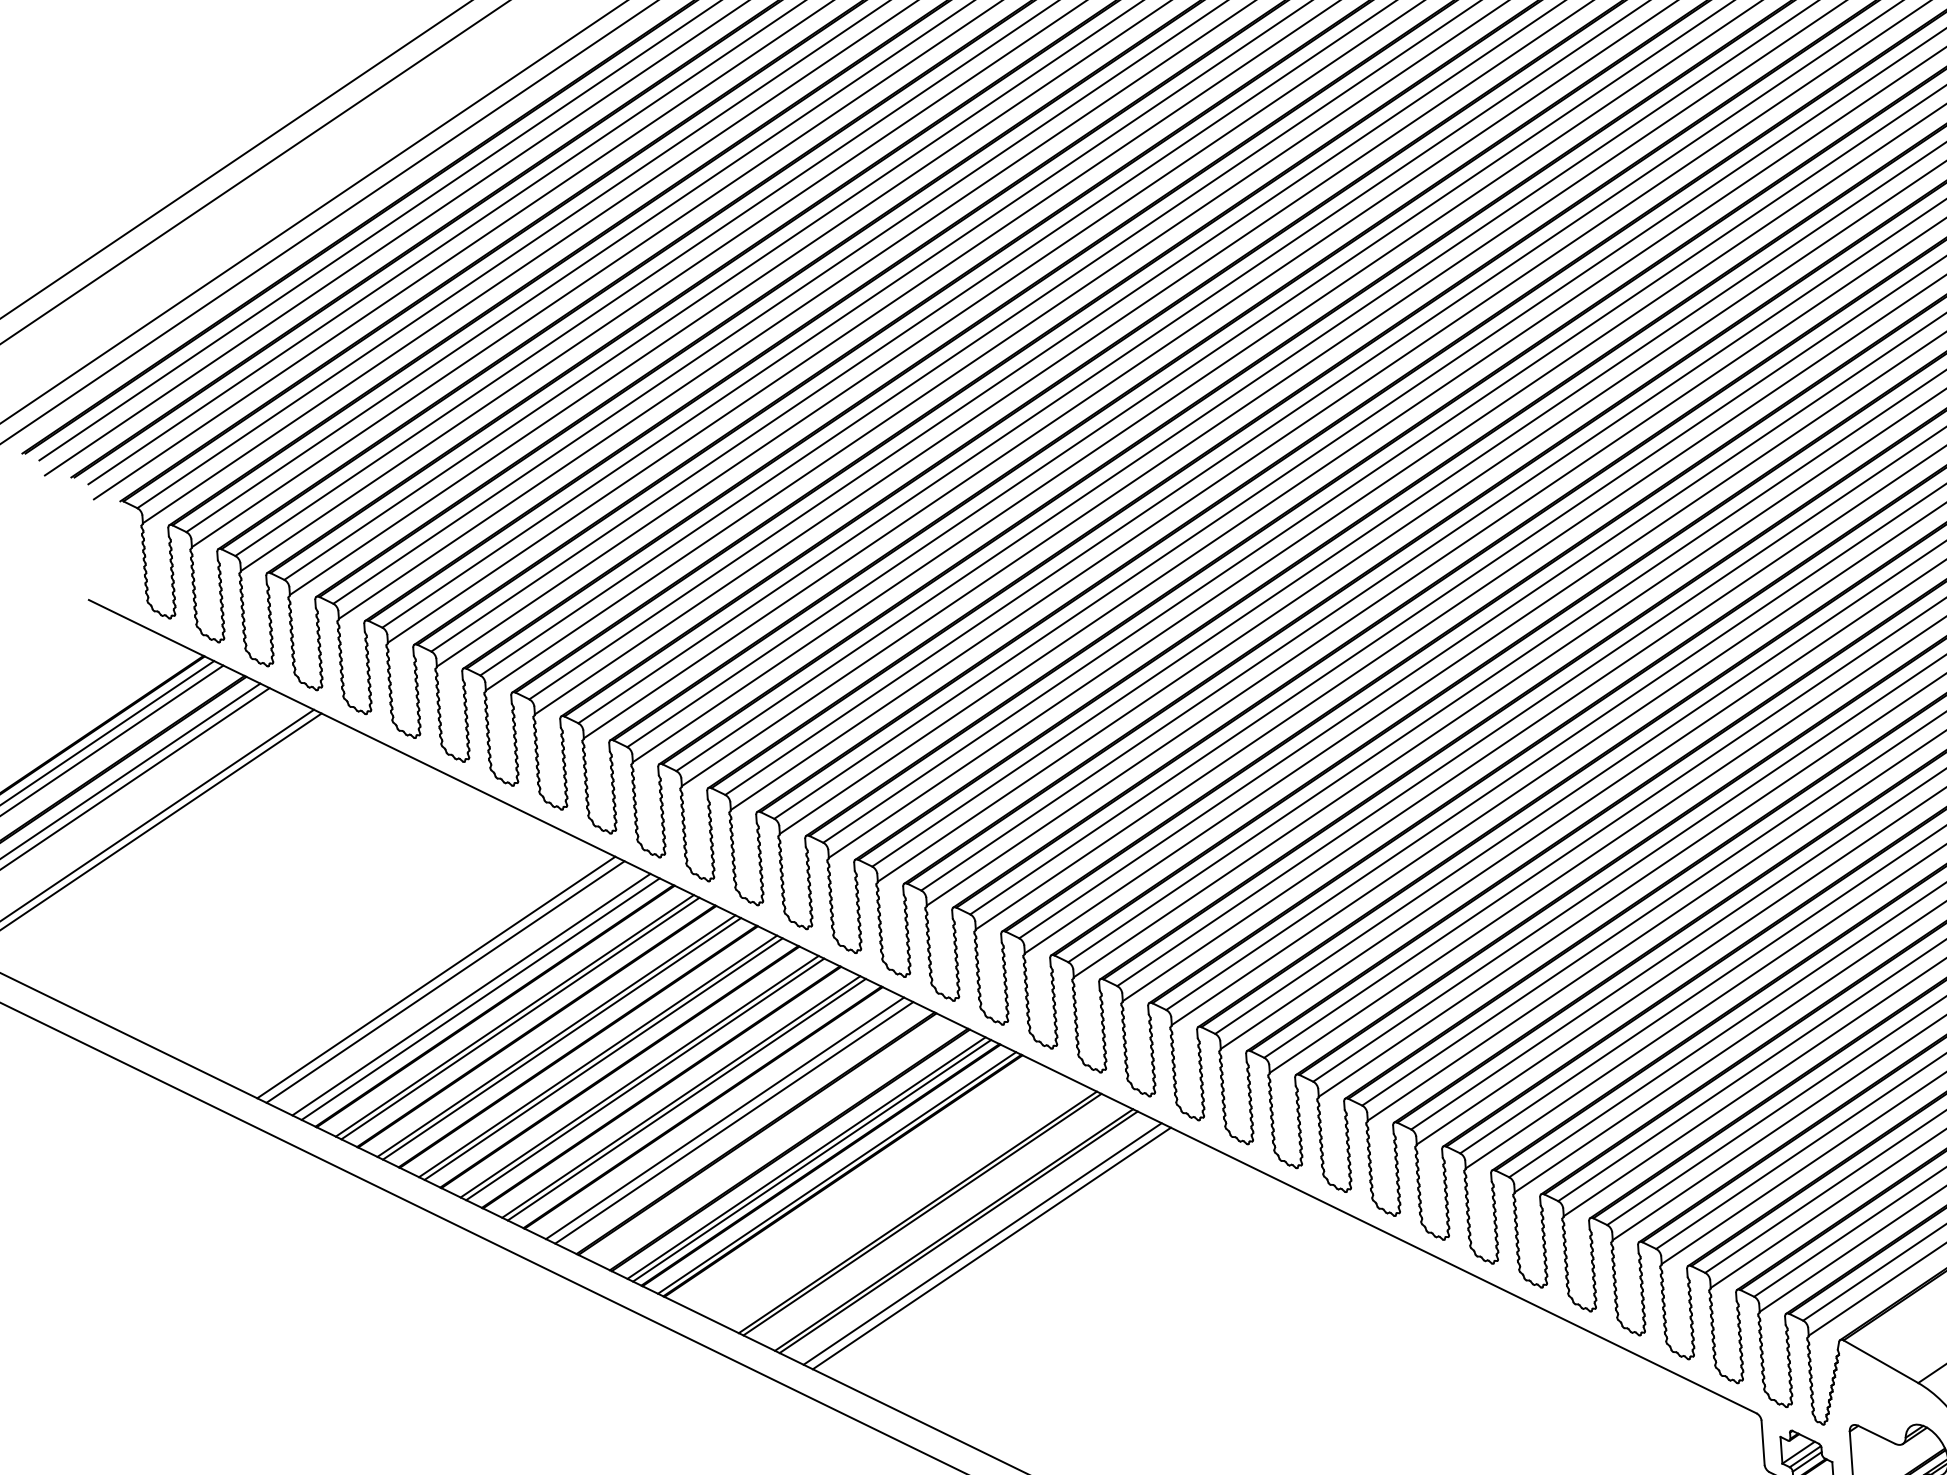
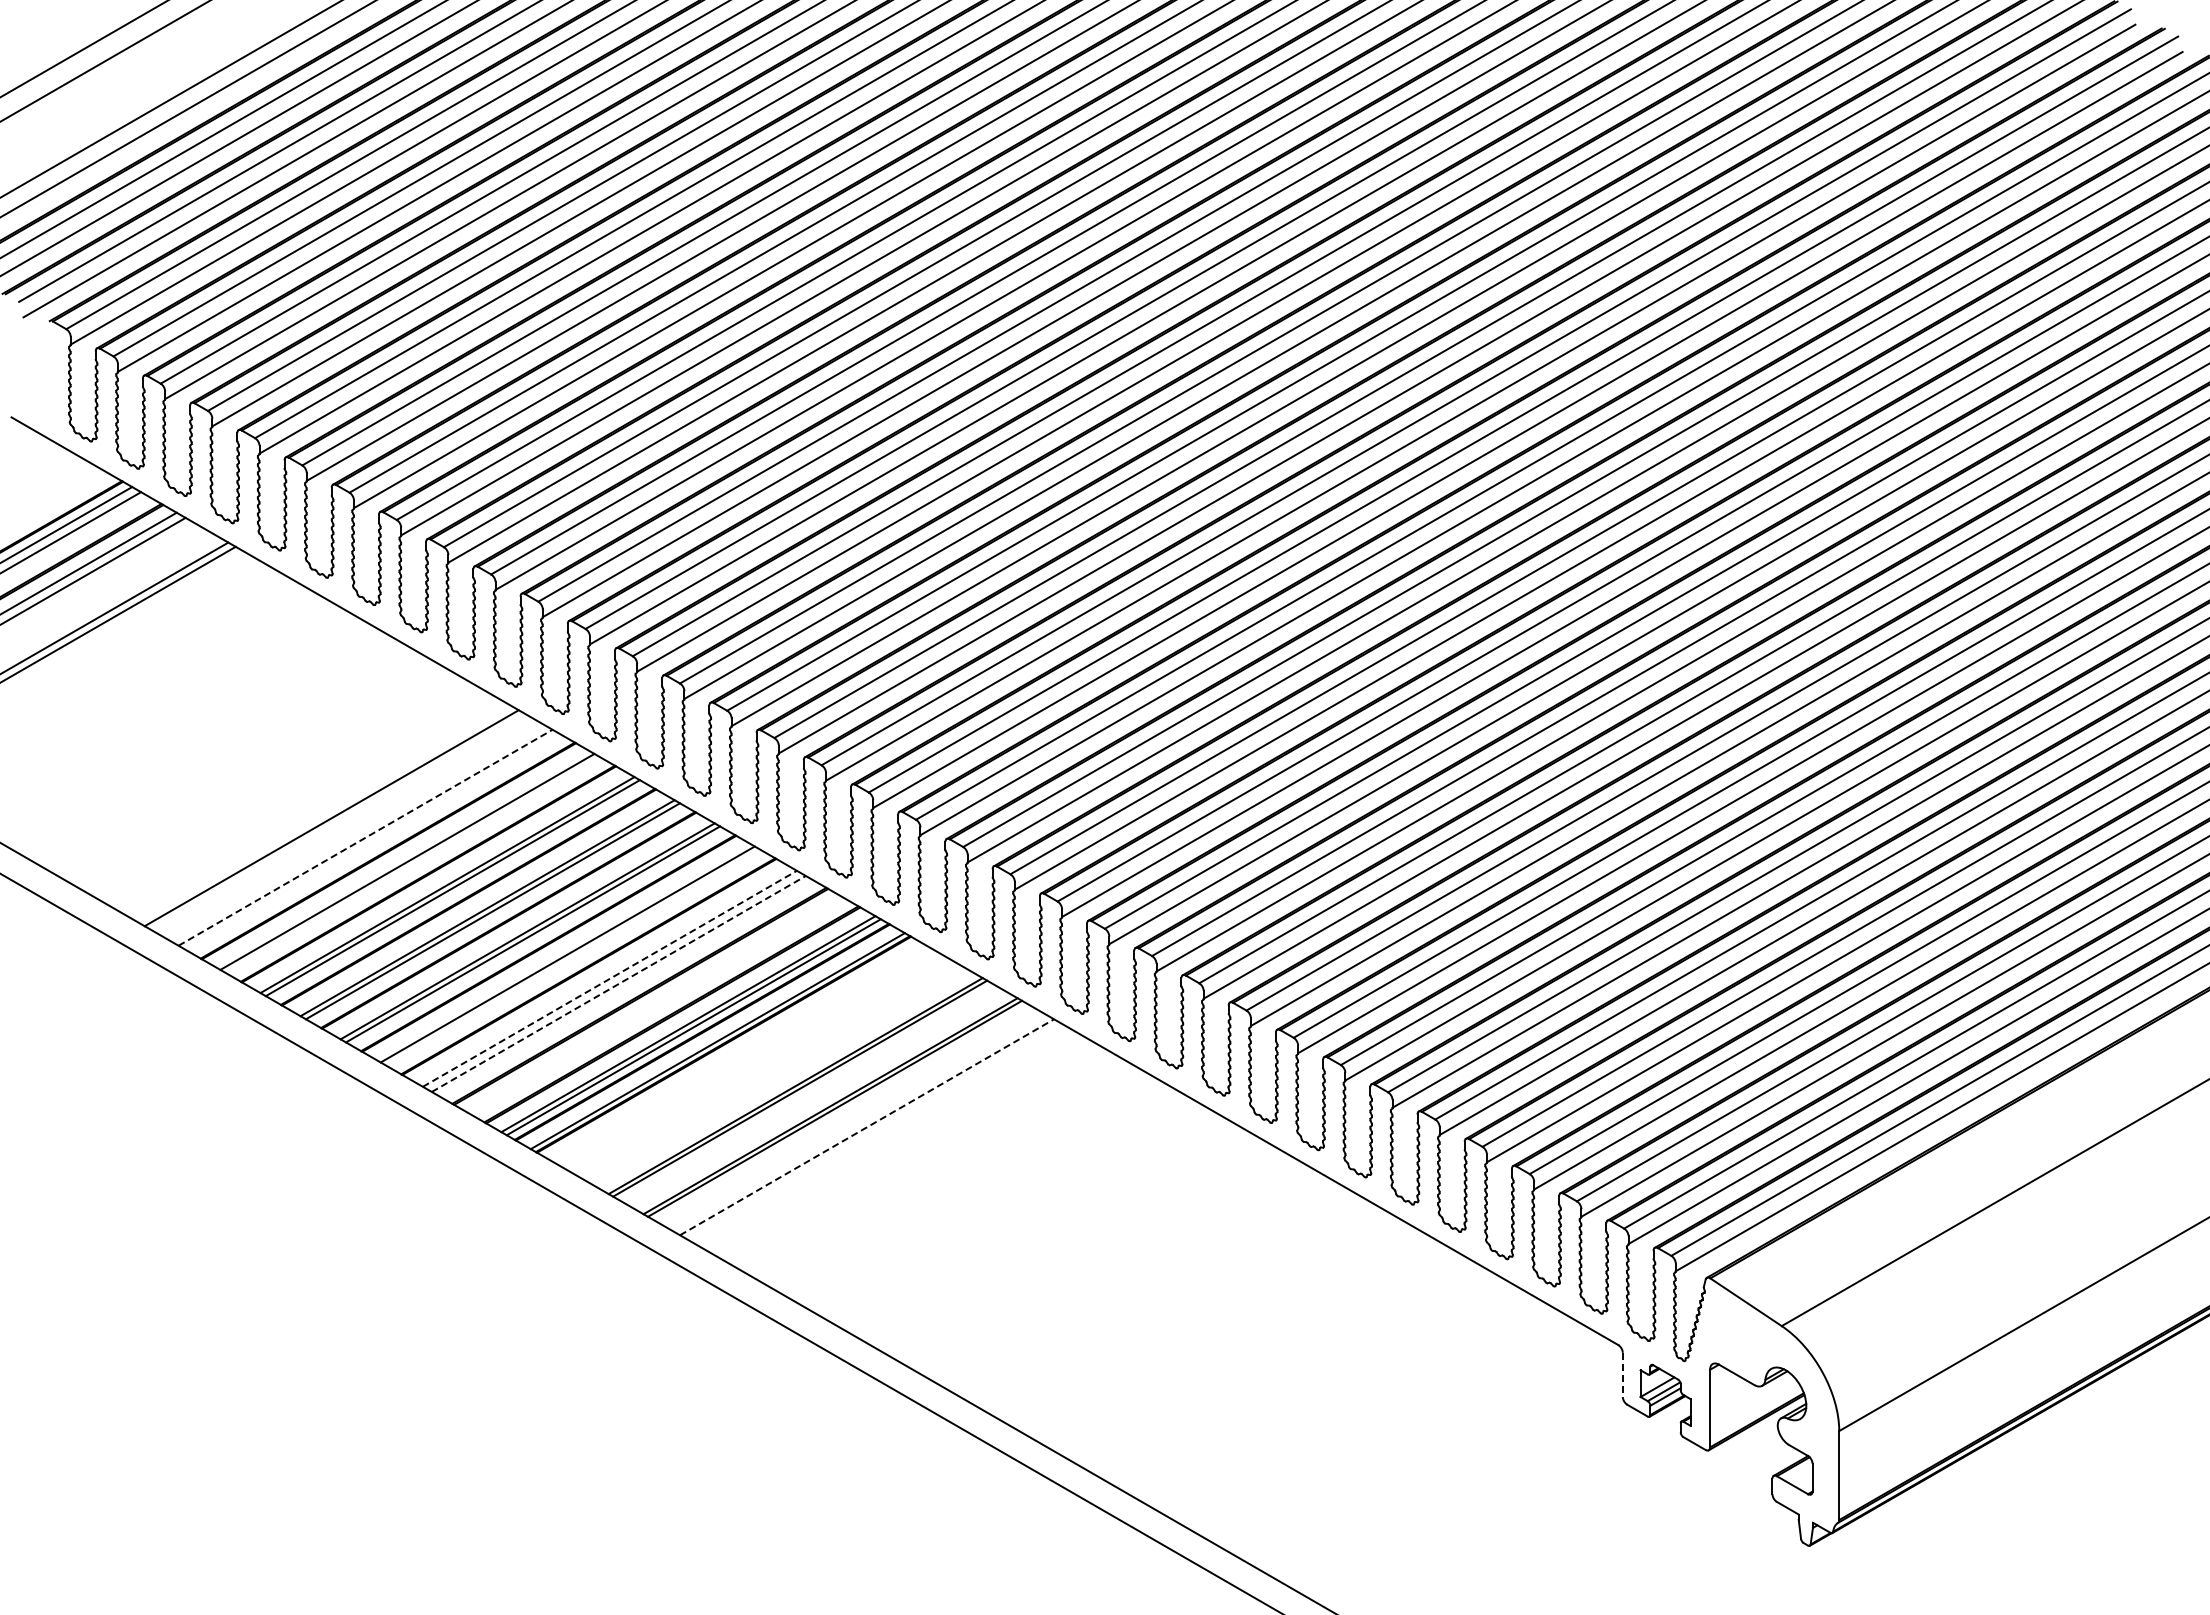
line: (445, 982) -> (340, 823), removed
line: (471, 994) -> (365, 837), solid -> dashed
line: (480, 998) -> (374, 842), removed
line: (520, 1019) -> (412, 865), removed
line: (687, 1099) -> (573, 957), removed
line: (724, 1118) -> (609, 978), solid -> dashed
line: (733, 1122) -> (618, 983), solid -> dashed
line: (983, 1244) -> (858, 1122), removed
line: (992, 1248) -> (867, 1127), solid -> dashed
line: (1762, 1443) -> (1622, 1375), solid -> dashed

